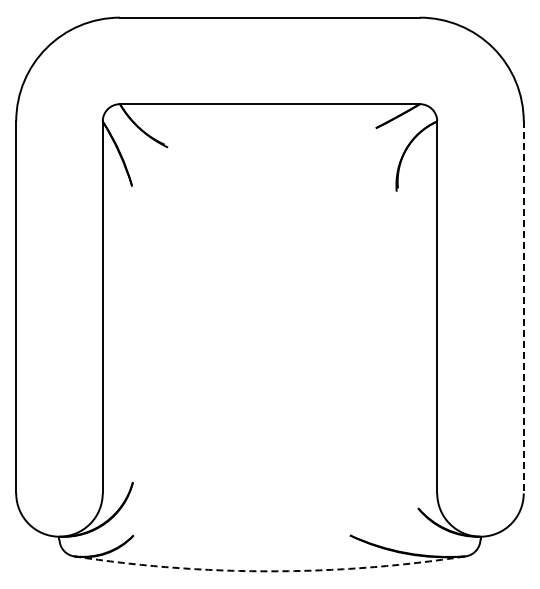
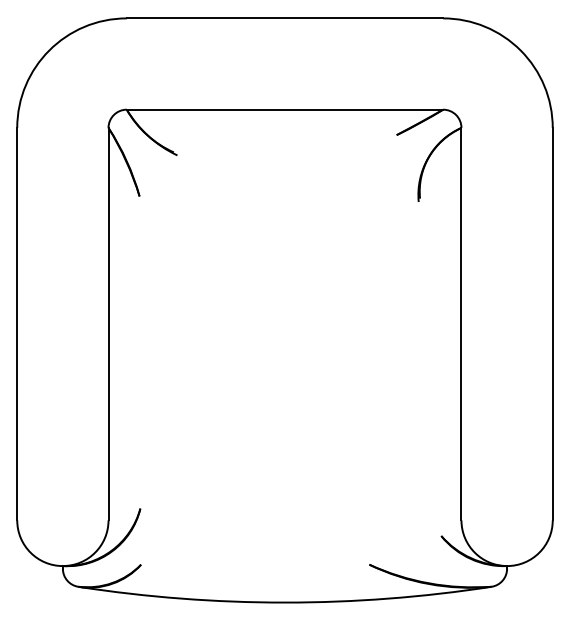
line: (523, 307) -> (552, 324), dashed -> solid
arc: (269, 571) -> (284, 602), dashed -> solid

